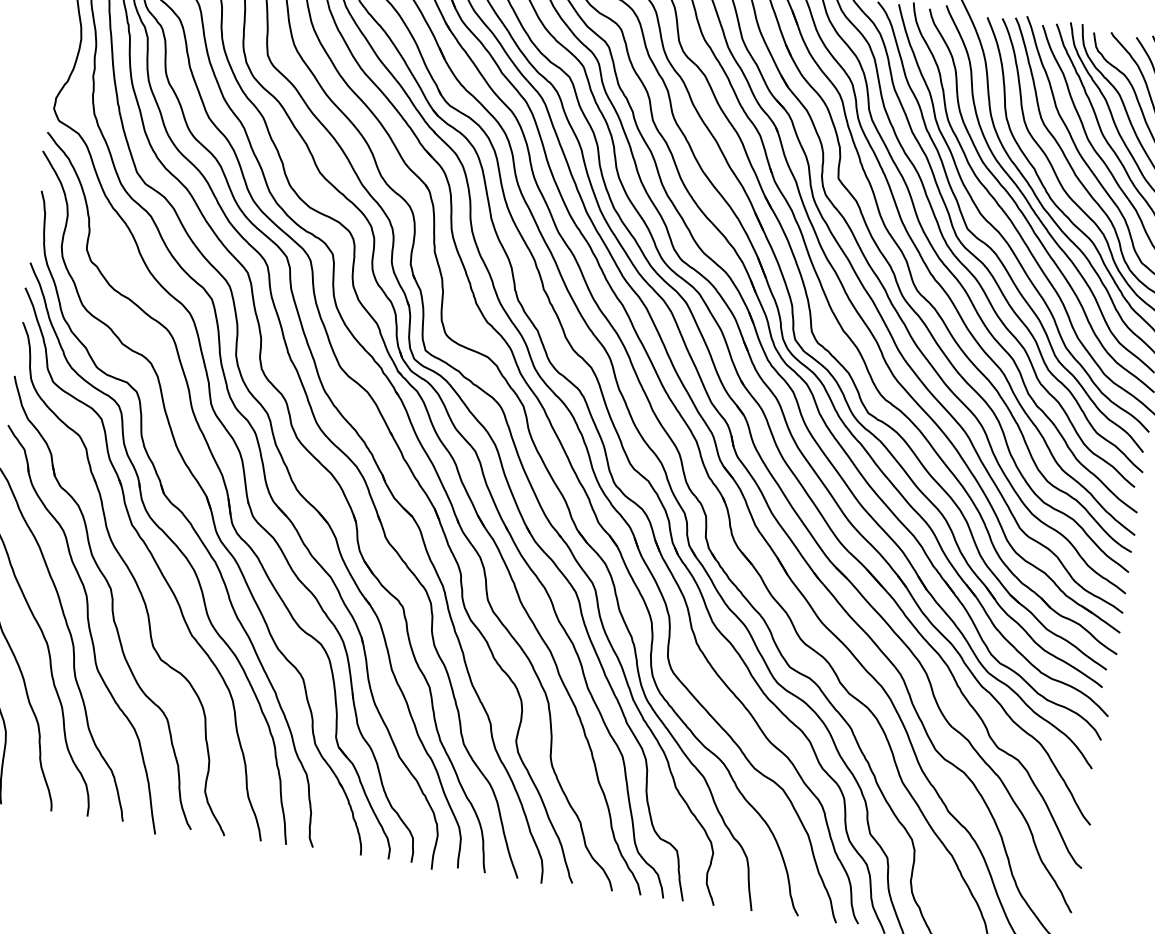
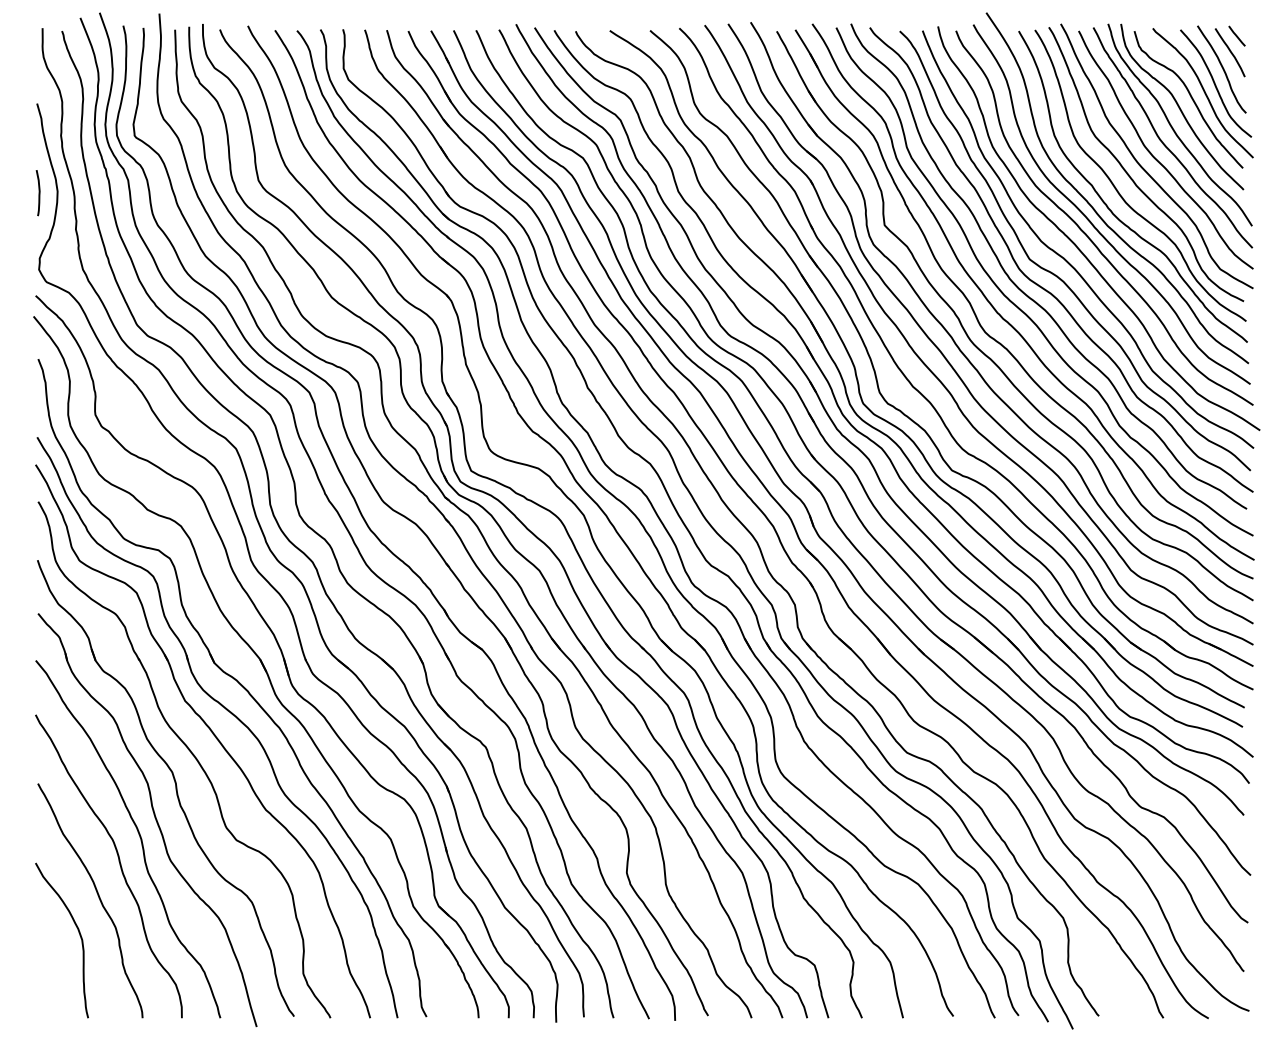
curve: (63, 38) -> (38, 193), added

